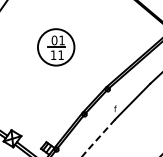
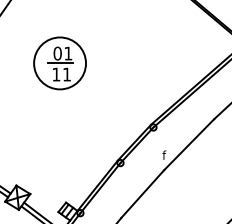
part: (56, 47) -> (60, 63), moved
line: (99, 136) -> (141, 194), dashed -> solid

